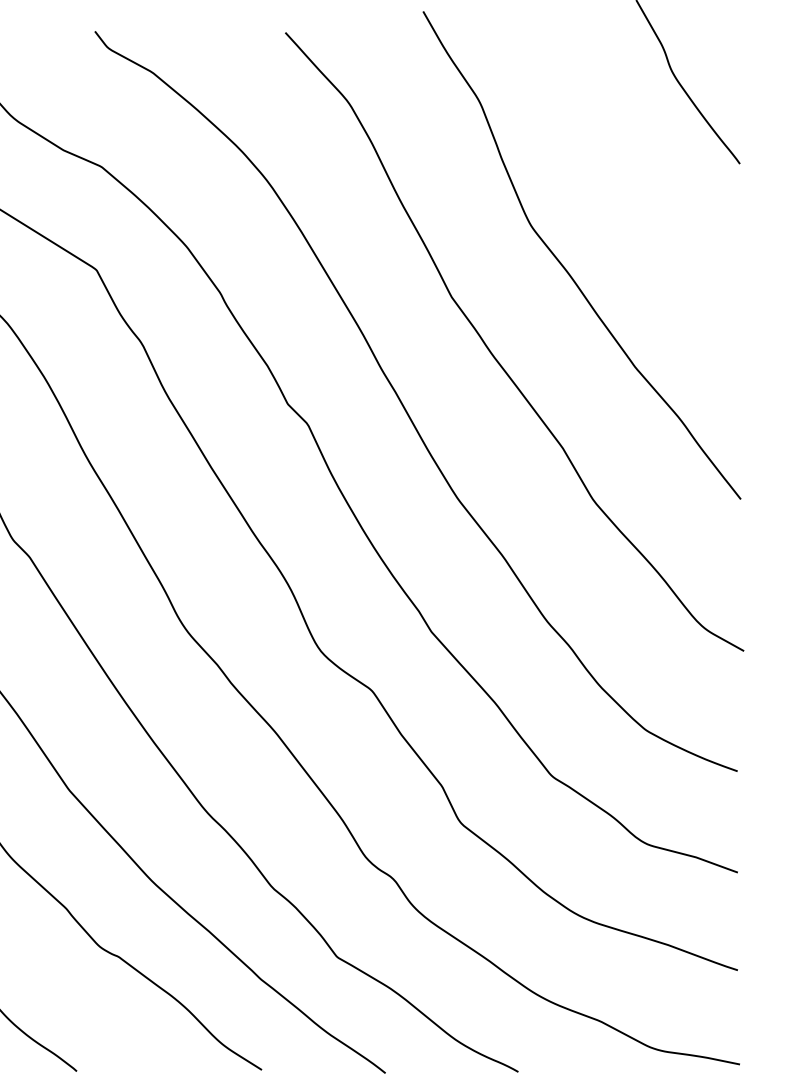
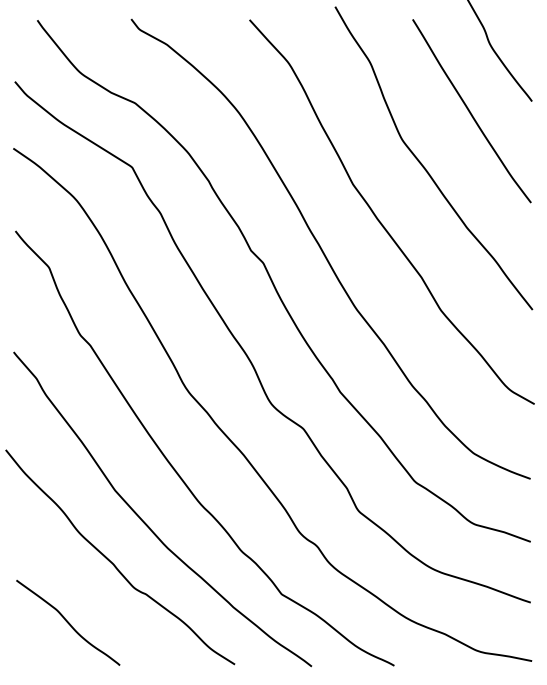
curve: (640, 180) -> (470, 111), added

